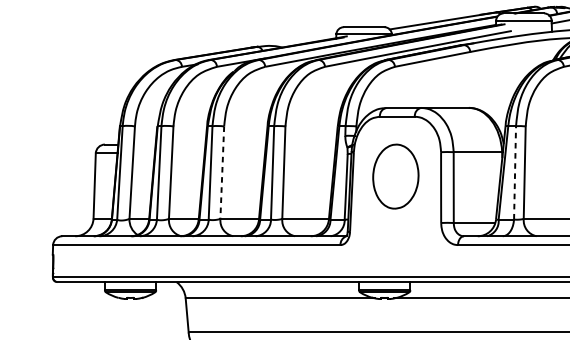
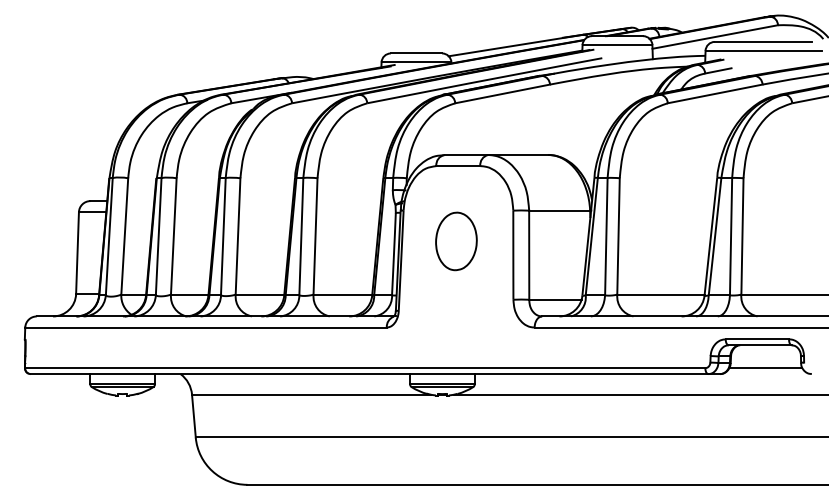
line: (515, 171) -> (606, 235), dashed -> solid
line: (222, 172) -> (238, 236), dashed -> solid
part: (395, 176) -> (456, 241), size x0.71

